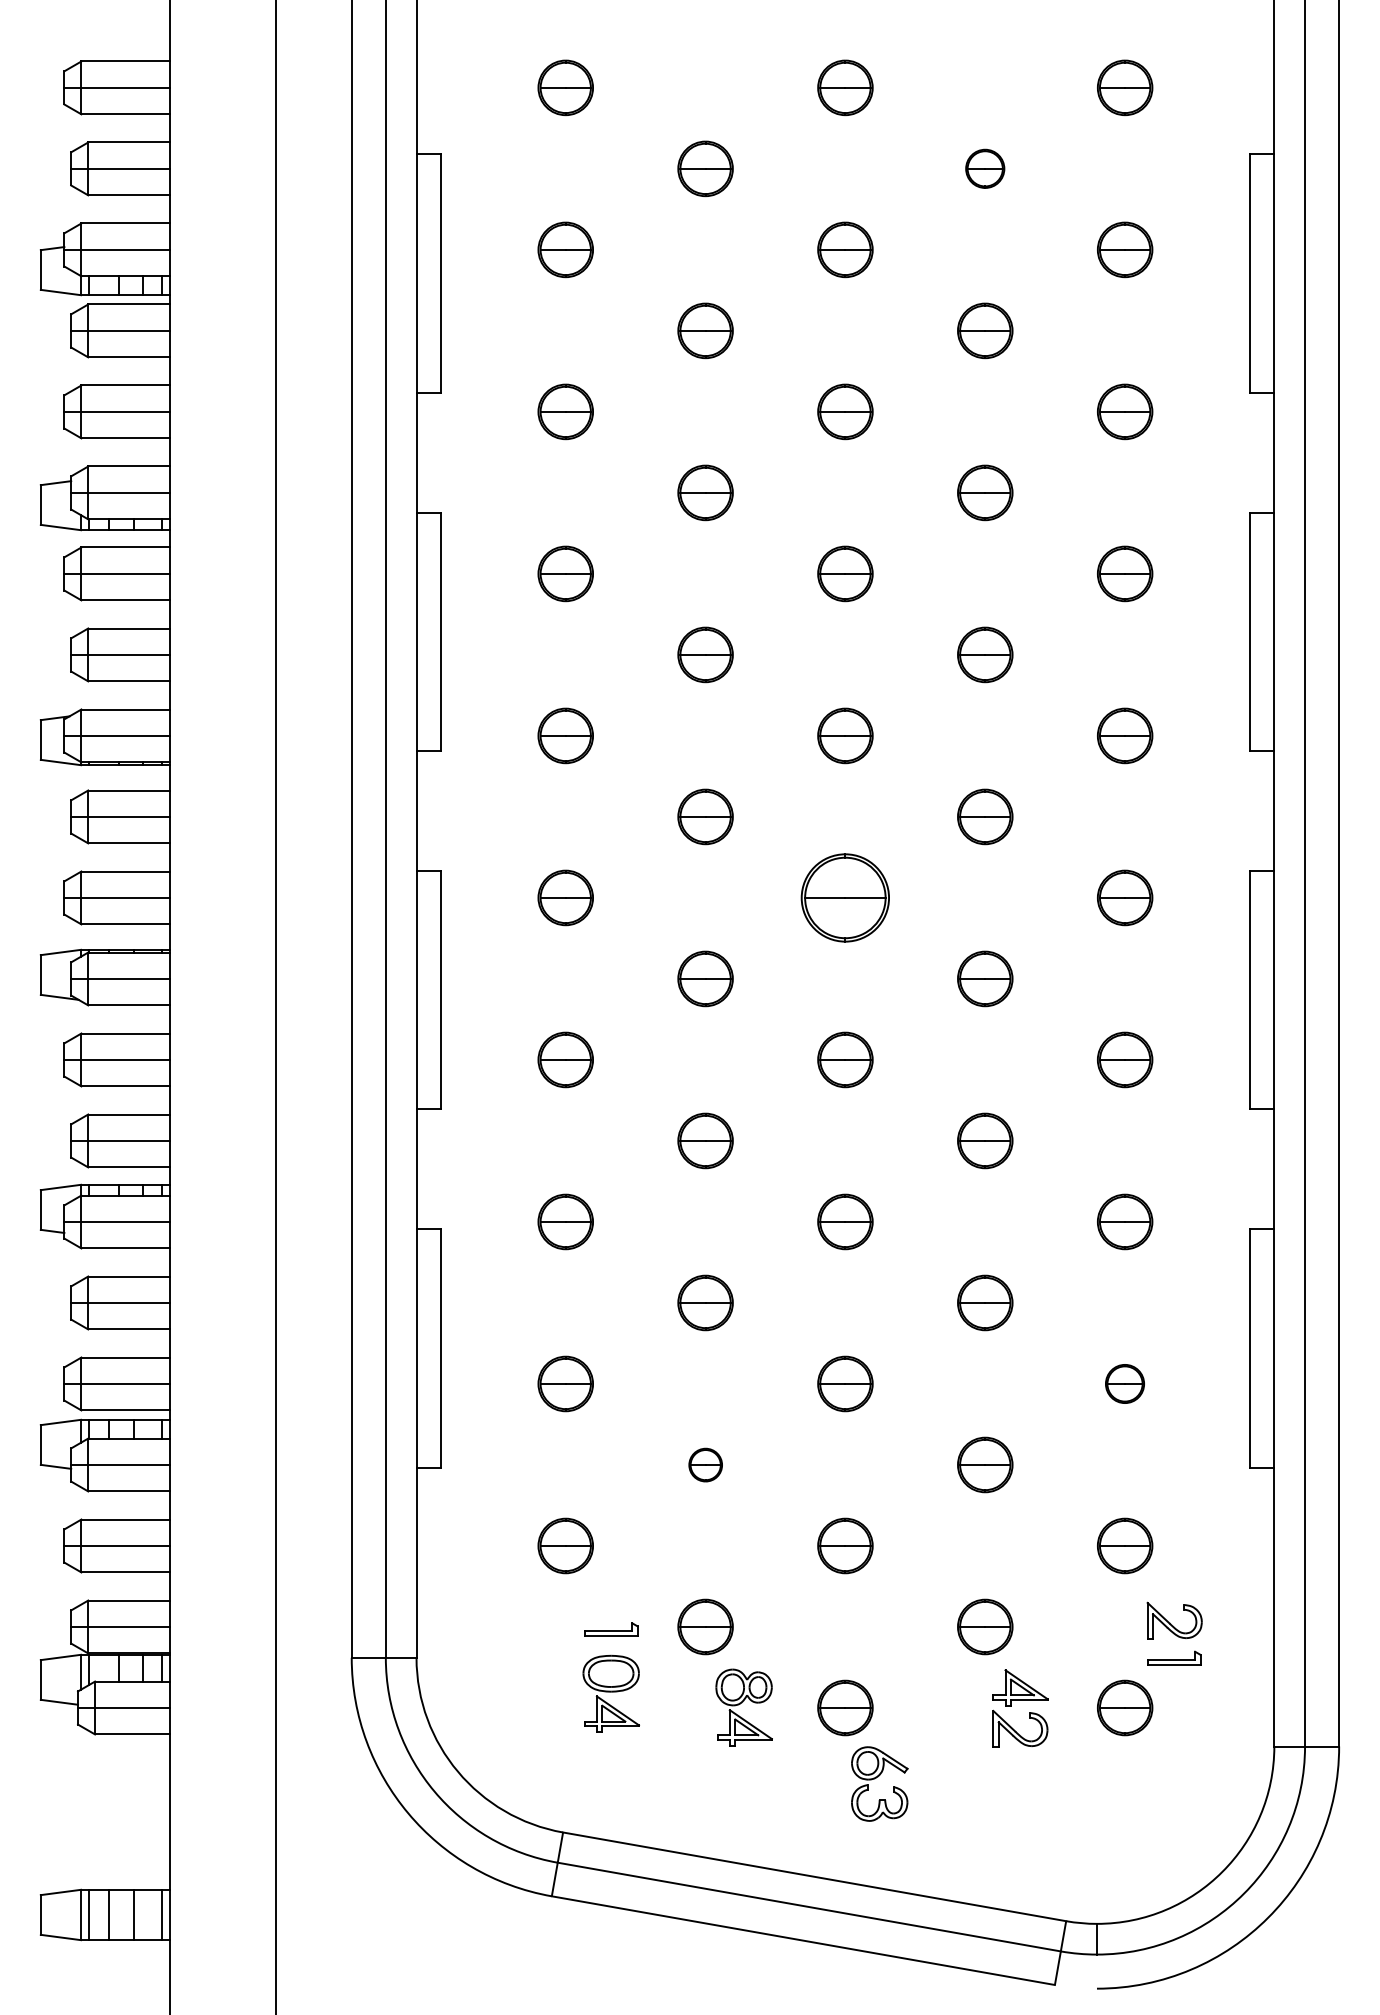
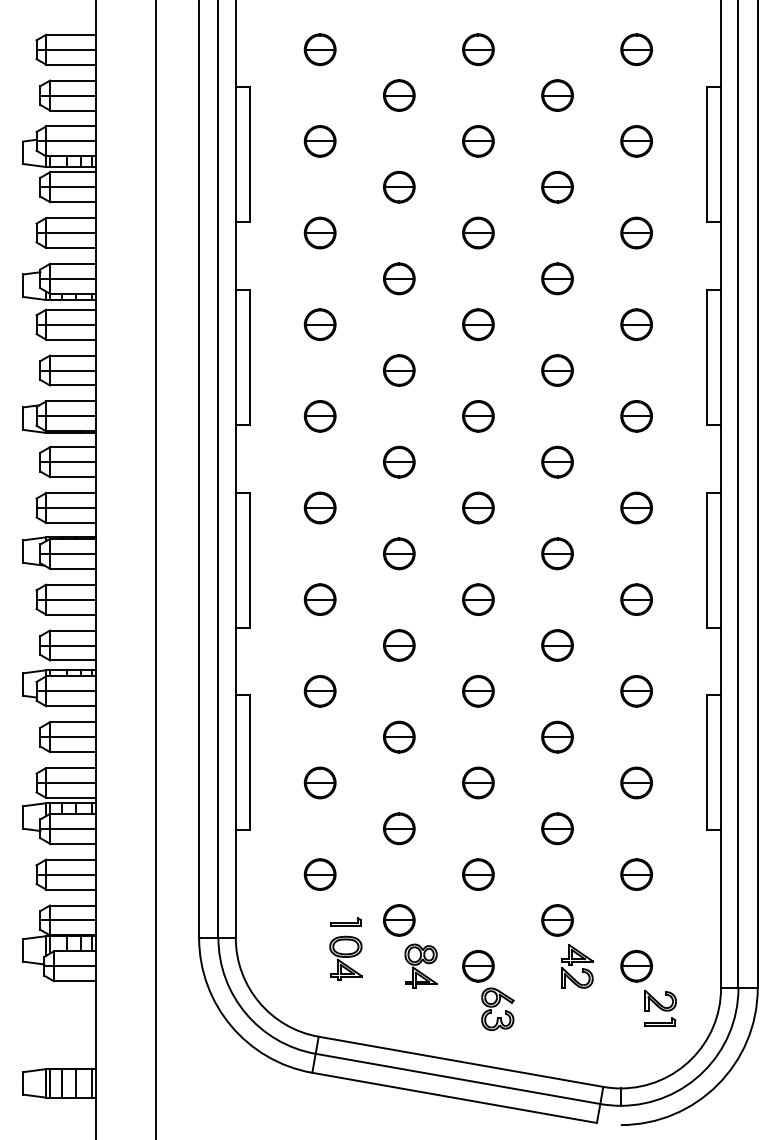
part: (985, 168) -> (557, 95), size x1.43
part: (845, 897) -> (478, 507), size x0.62
part: (1124, 1383) -> (636, 782), size x1.43
part: (705, 1464) -> (399, 828), size x1.67
part: (1174, 1632) -> (660, 1007), moved

